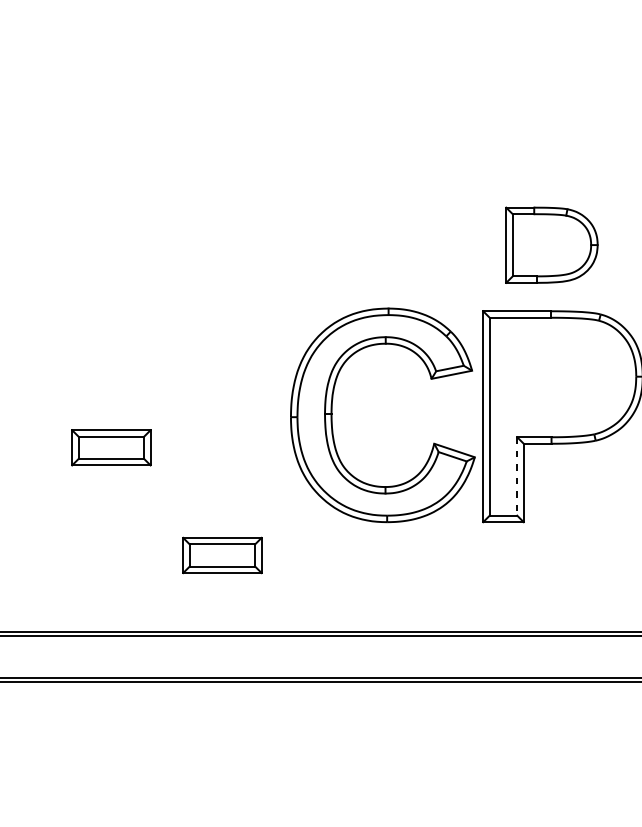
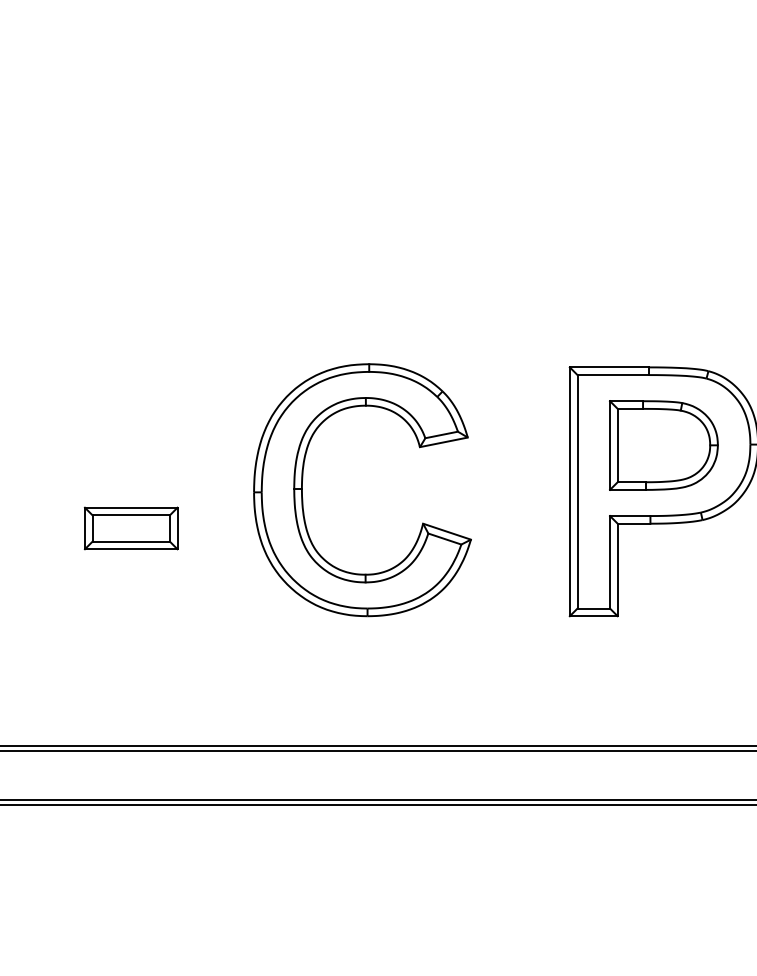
part: (551, 245) -> (663, 445), moved
part: (332, 423) -> (303, 499), moved
line: (517, 476) -> (610, 562), dashed -> solid
part: (221, 555) -> (261, 655), removed

